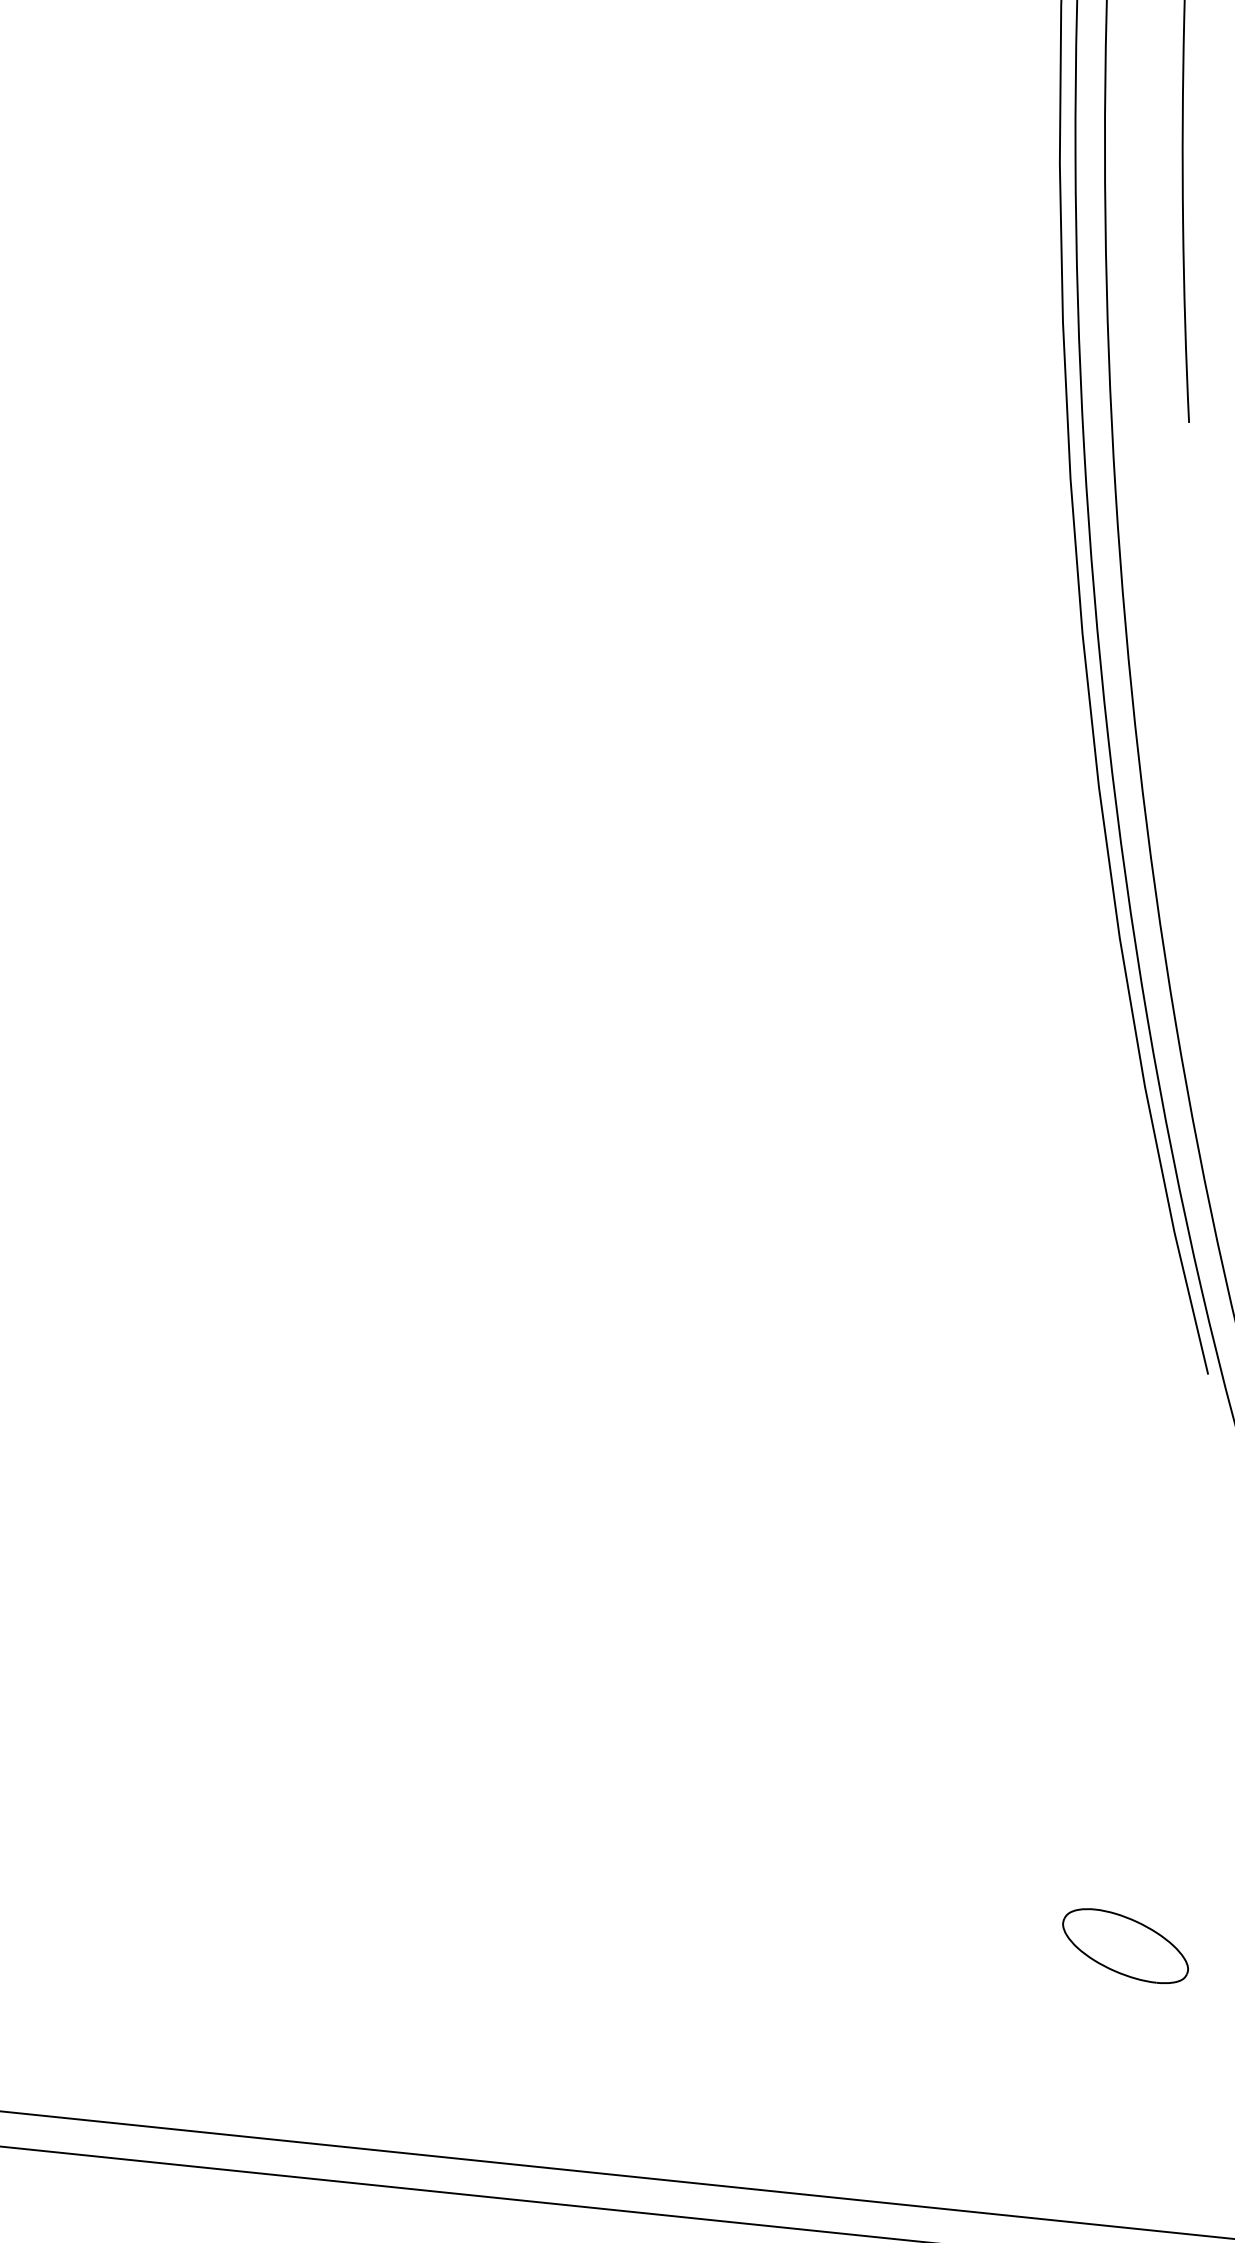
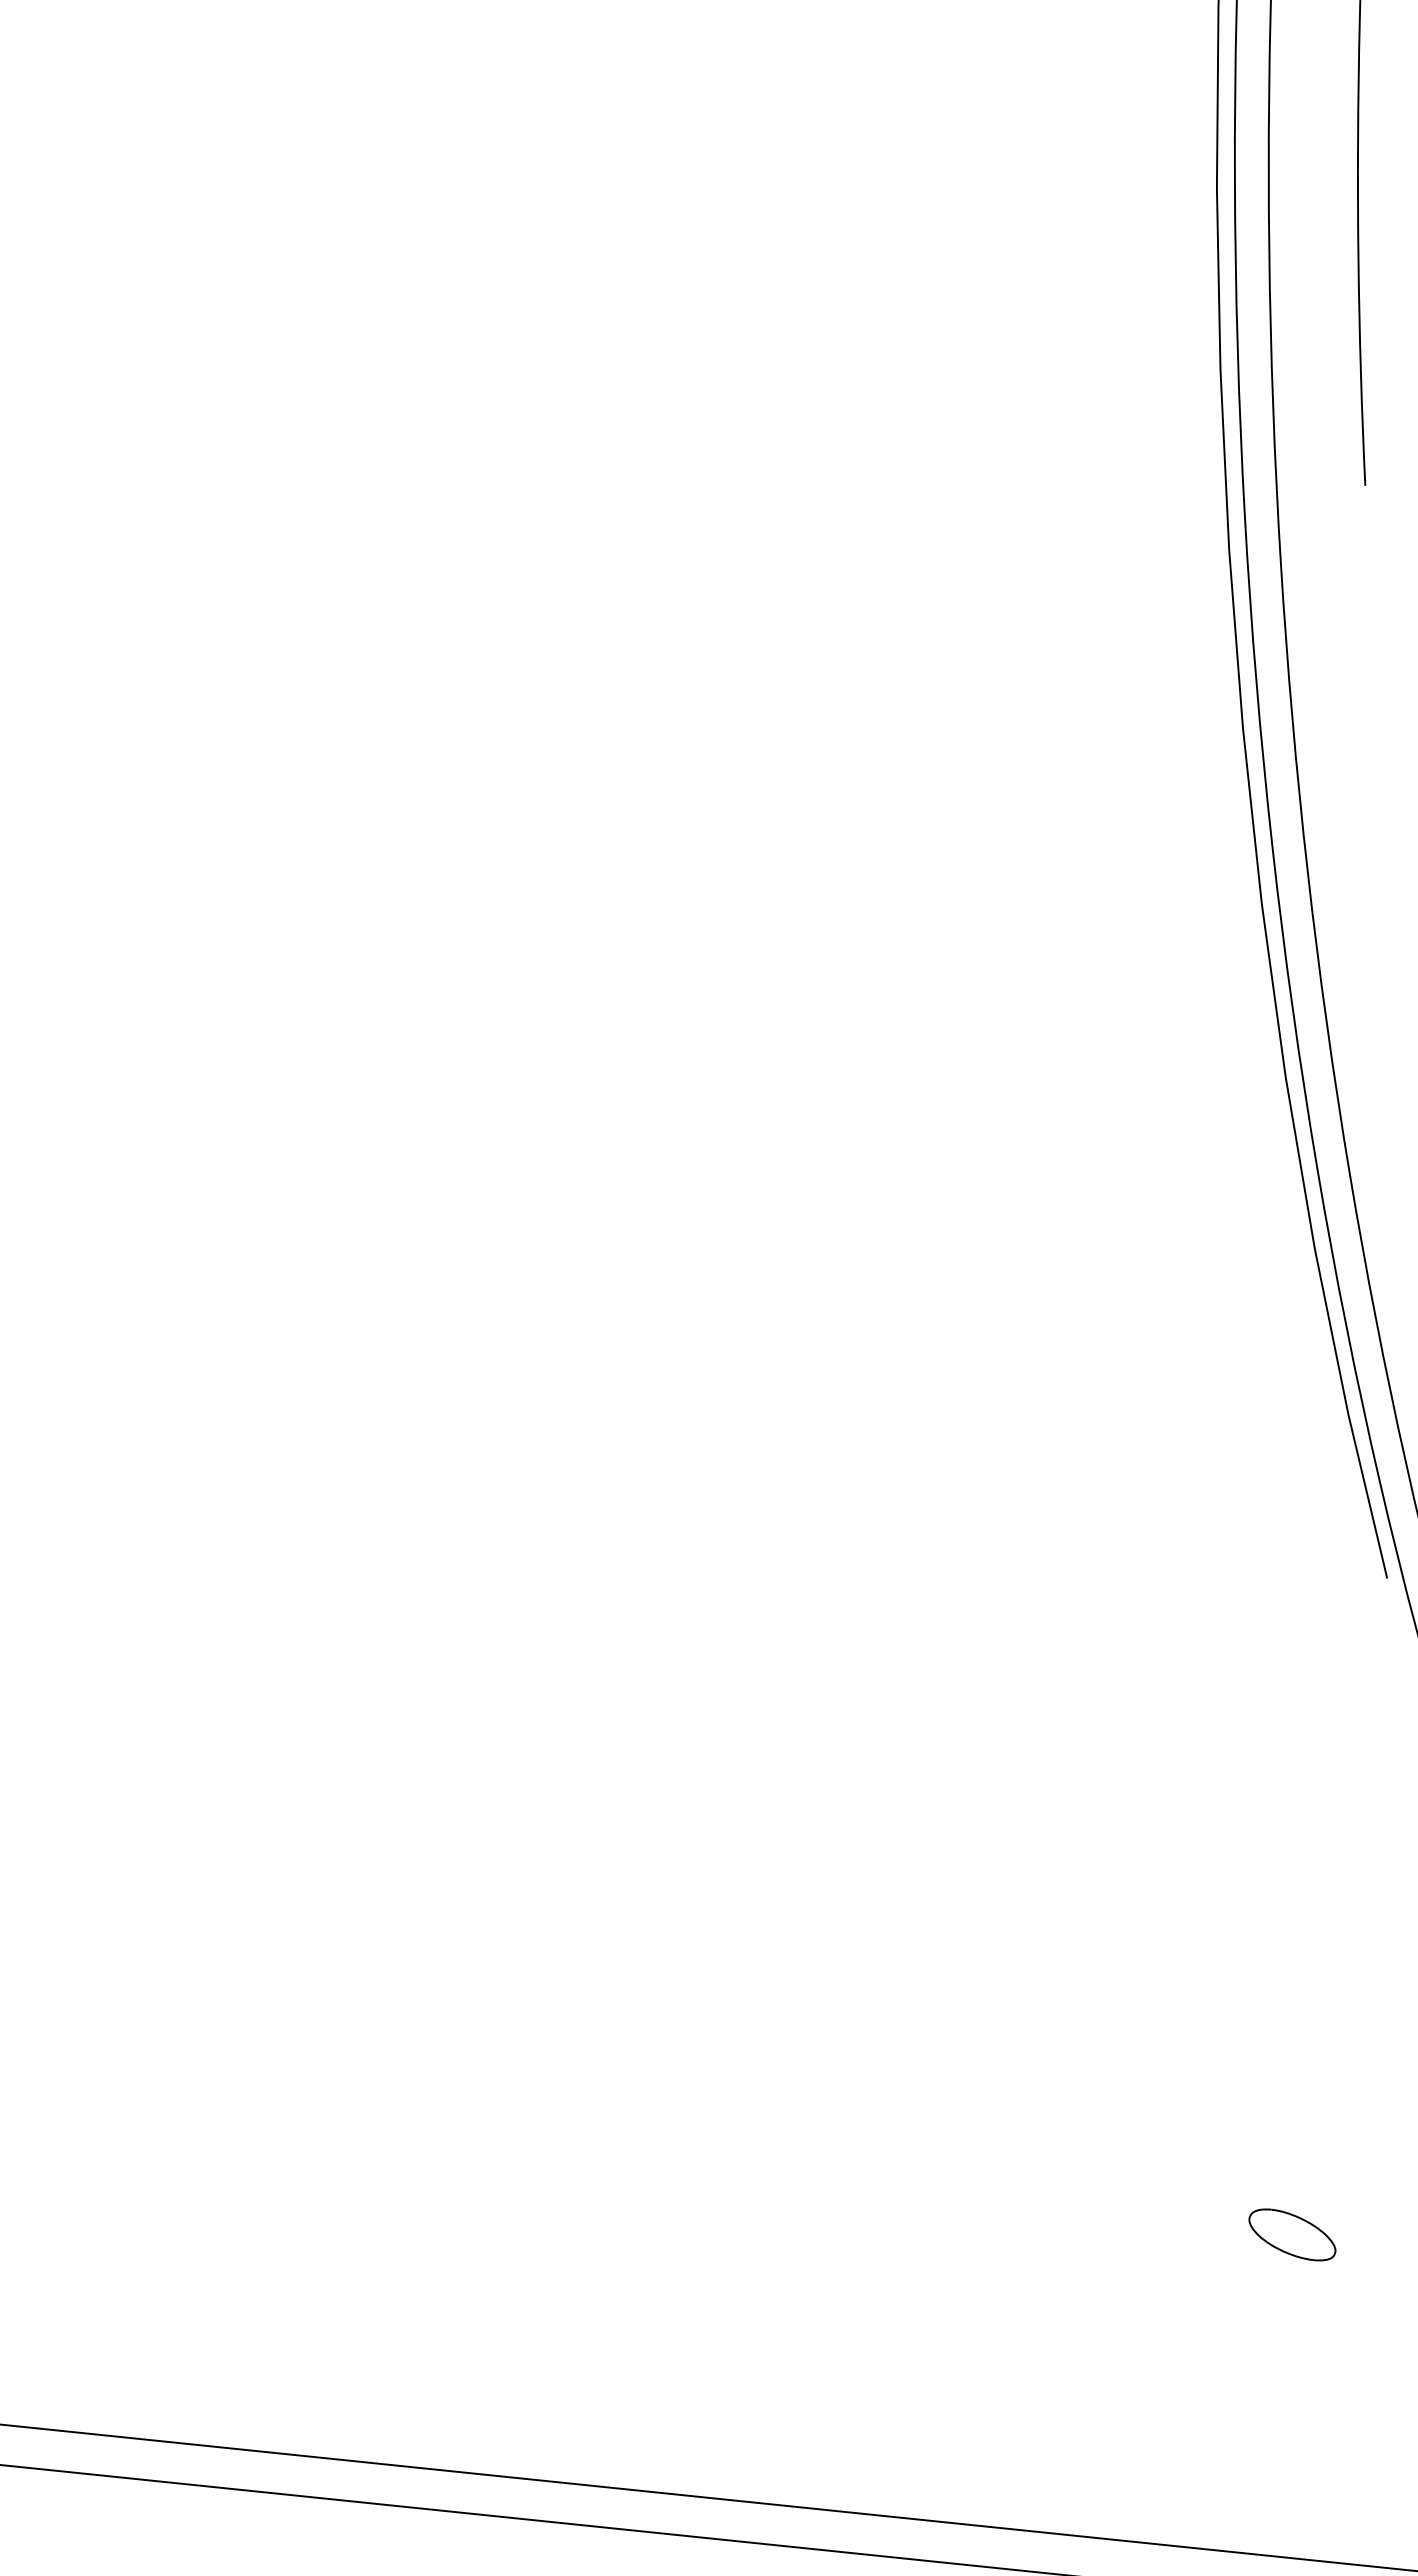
part: (1125, 1945) -> (1292, 2234), size x0.6

